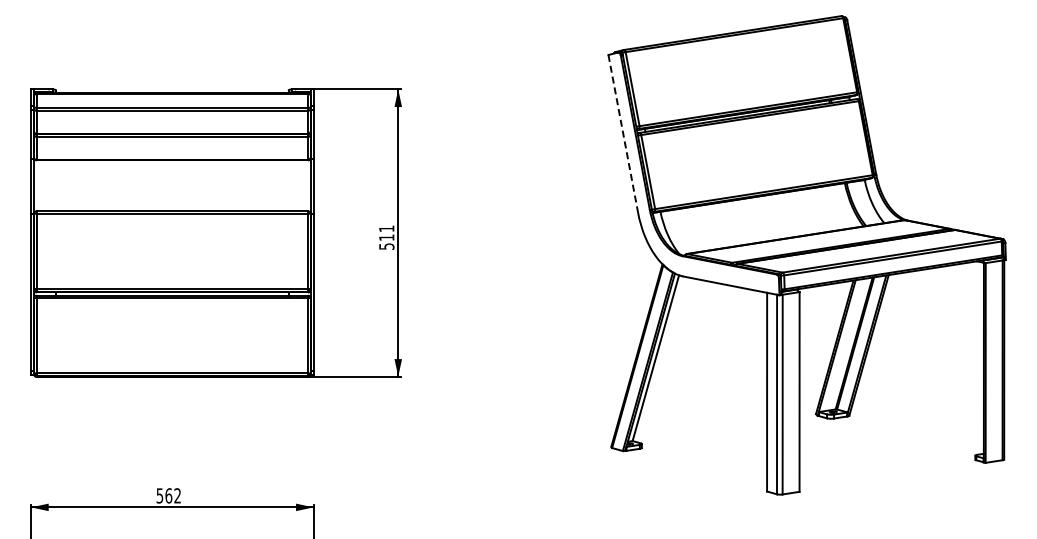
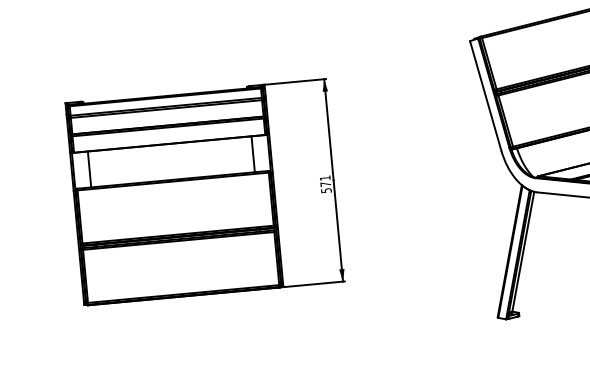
line: (623, 134) -> (485, 96), dashed -> solid
line: (56, 185) -> (89, 169), added
line: (288, 185) -> (253, 154), added
text: (386, 237) -> (325, 184), 511 -> 571

